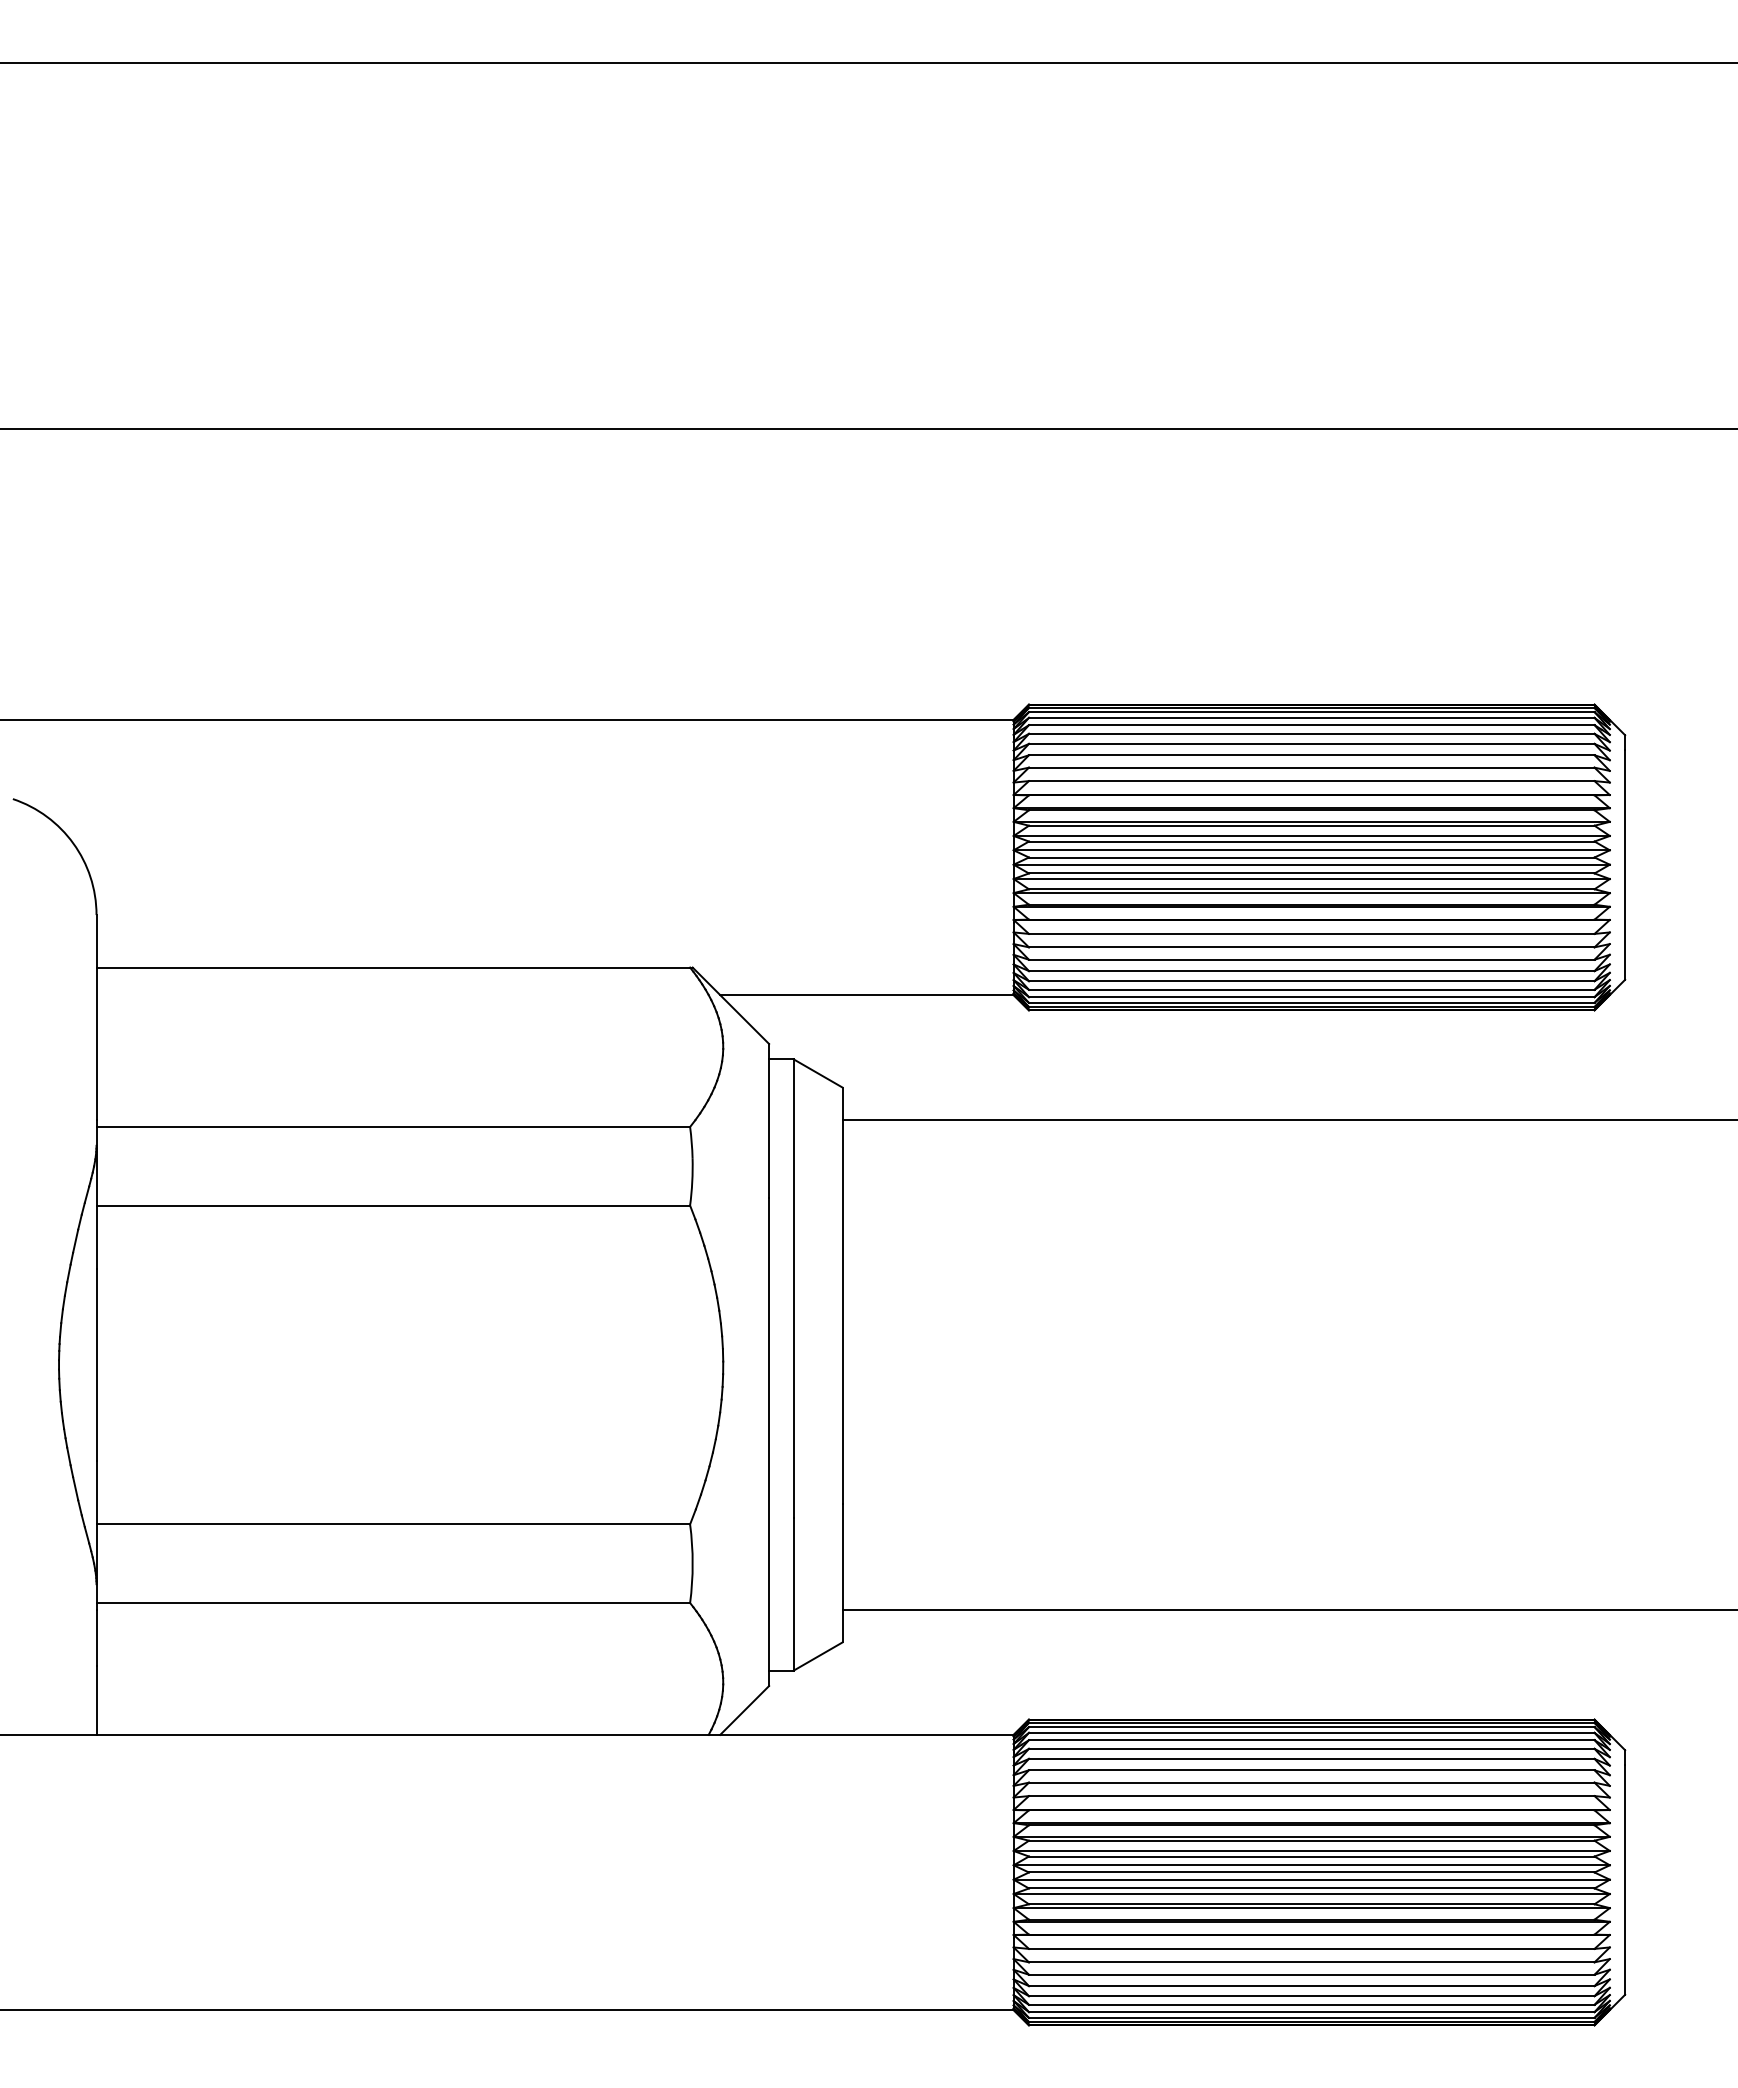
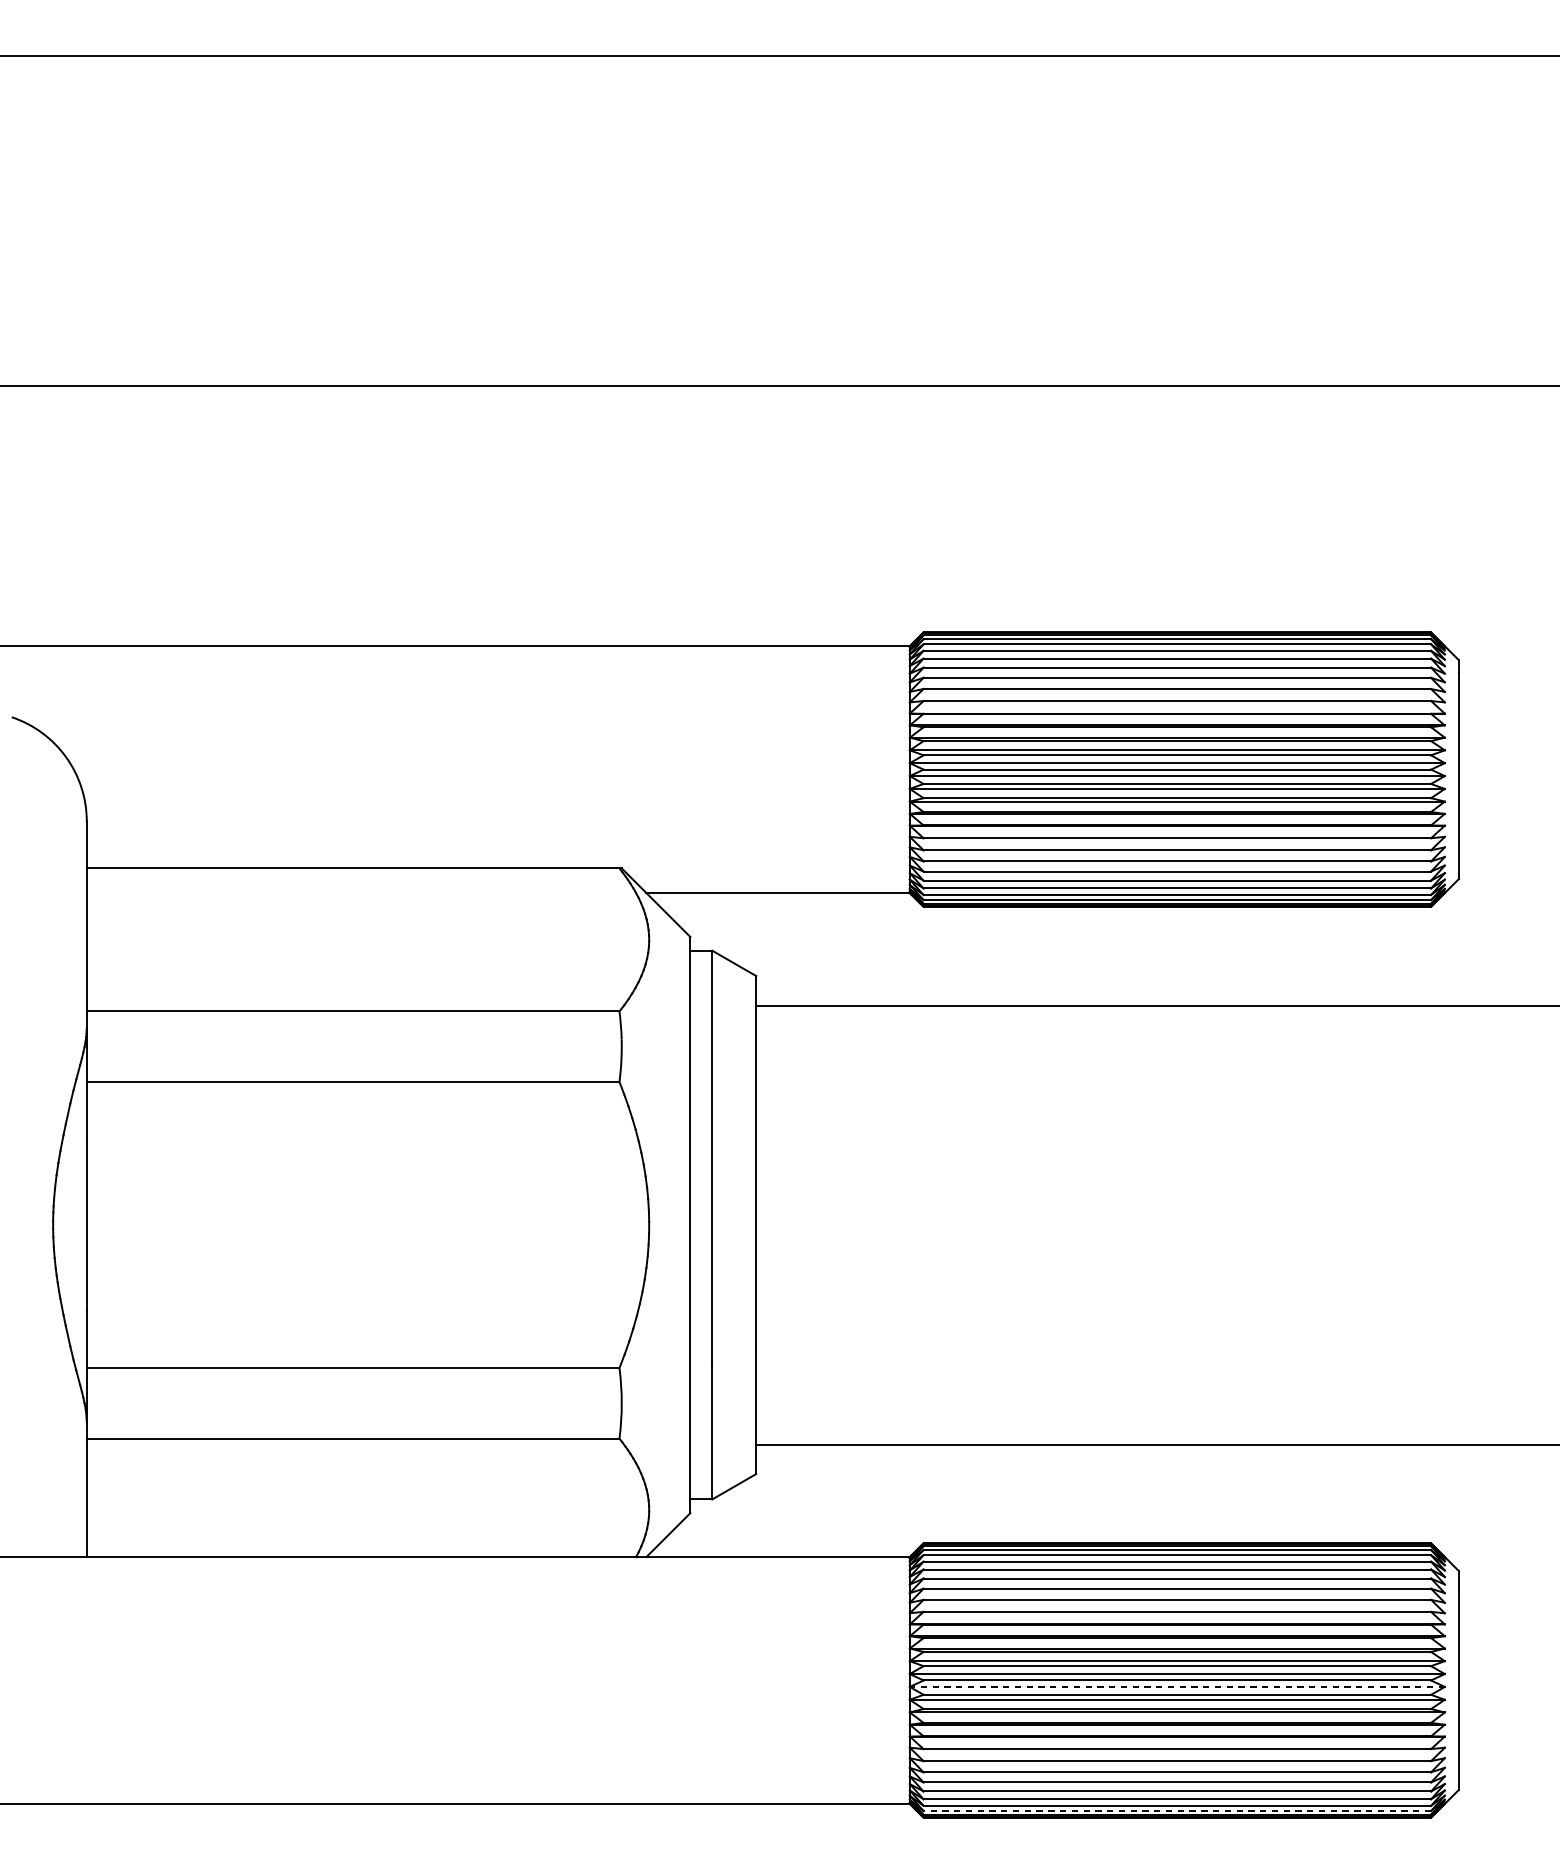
line: (1311, 1879) -> (1177, 1686), solid -> dashed
line: (1311, 2017) -> (1177, 1810), solid -> dashed

